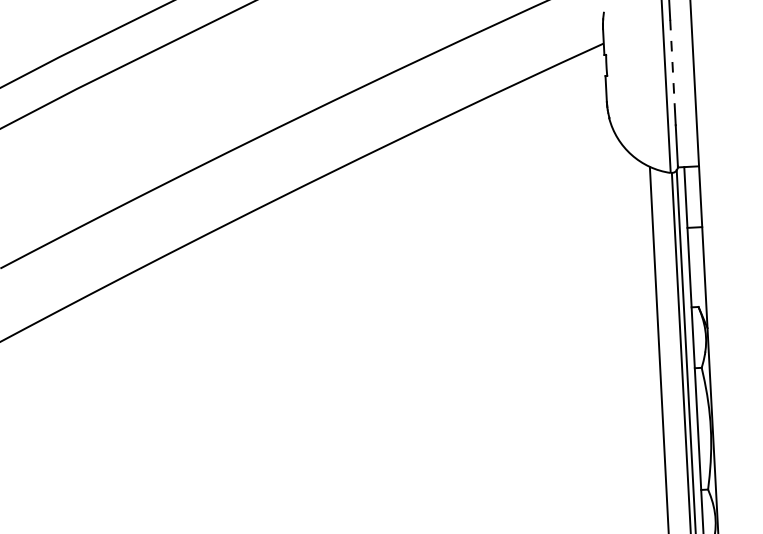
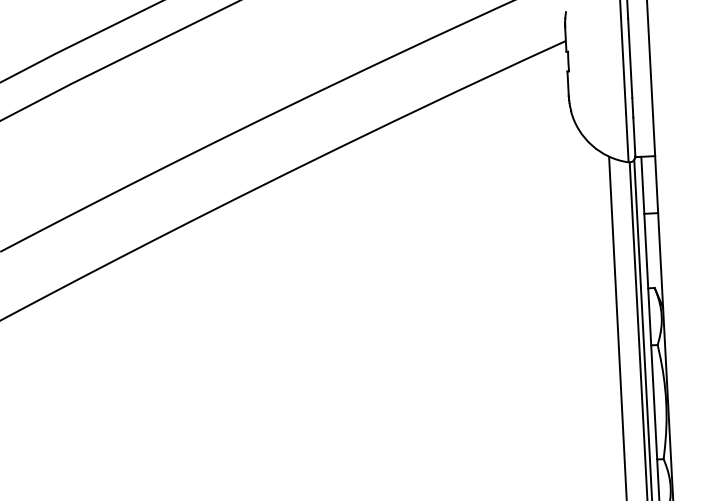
line: (672, 62) -> (630, 58), dashed -> solid

